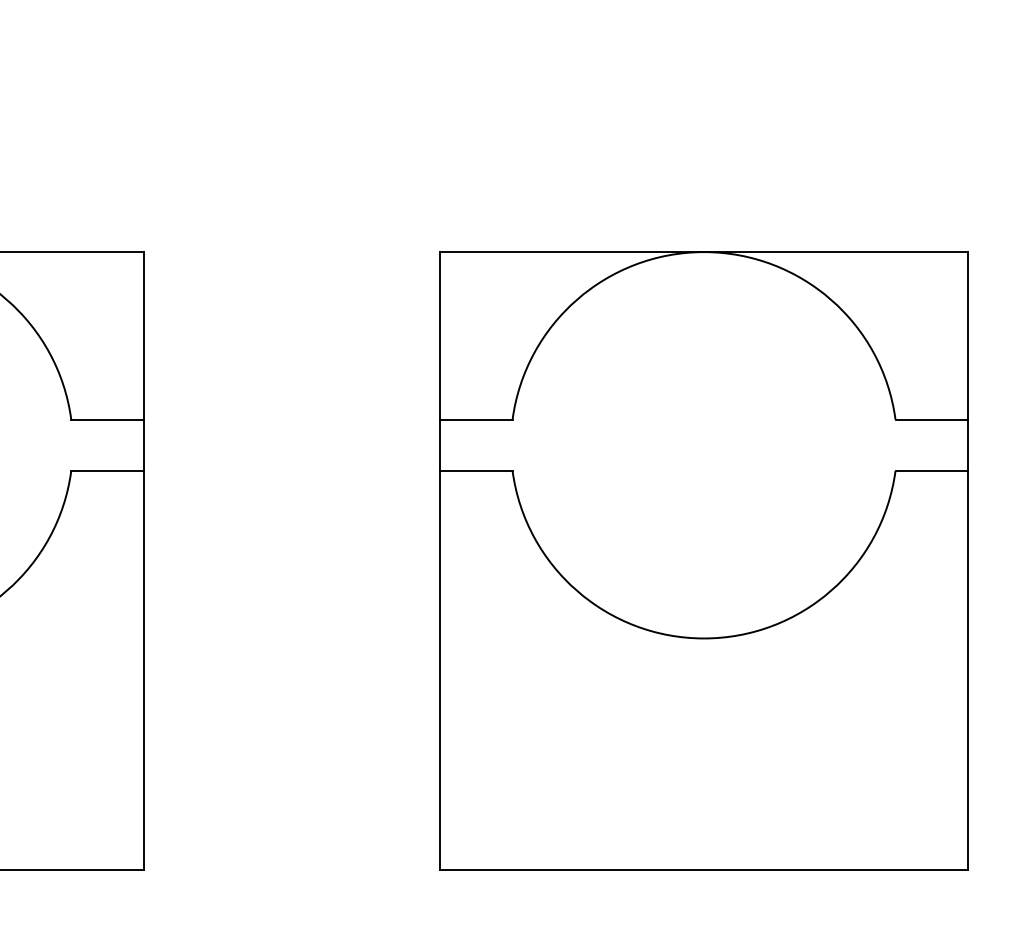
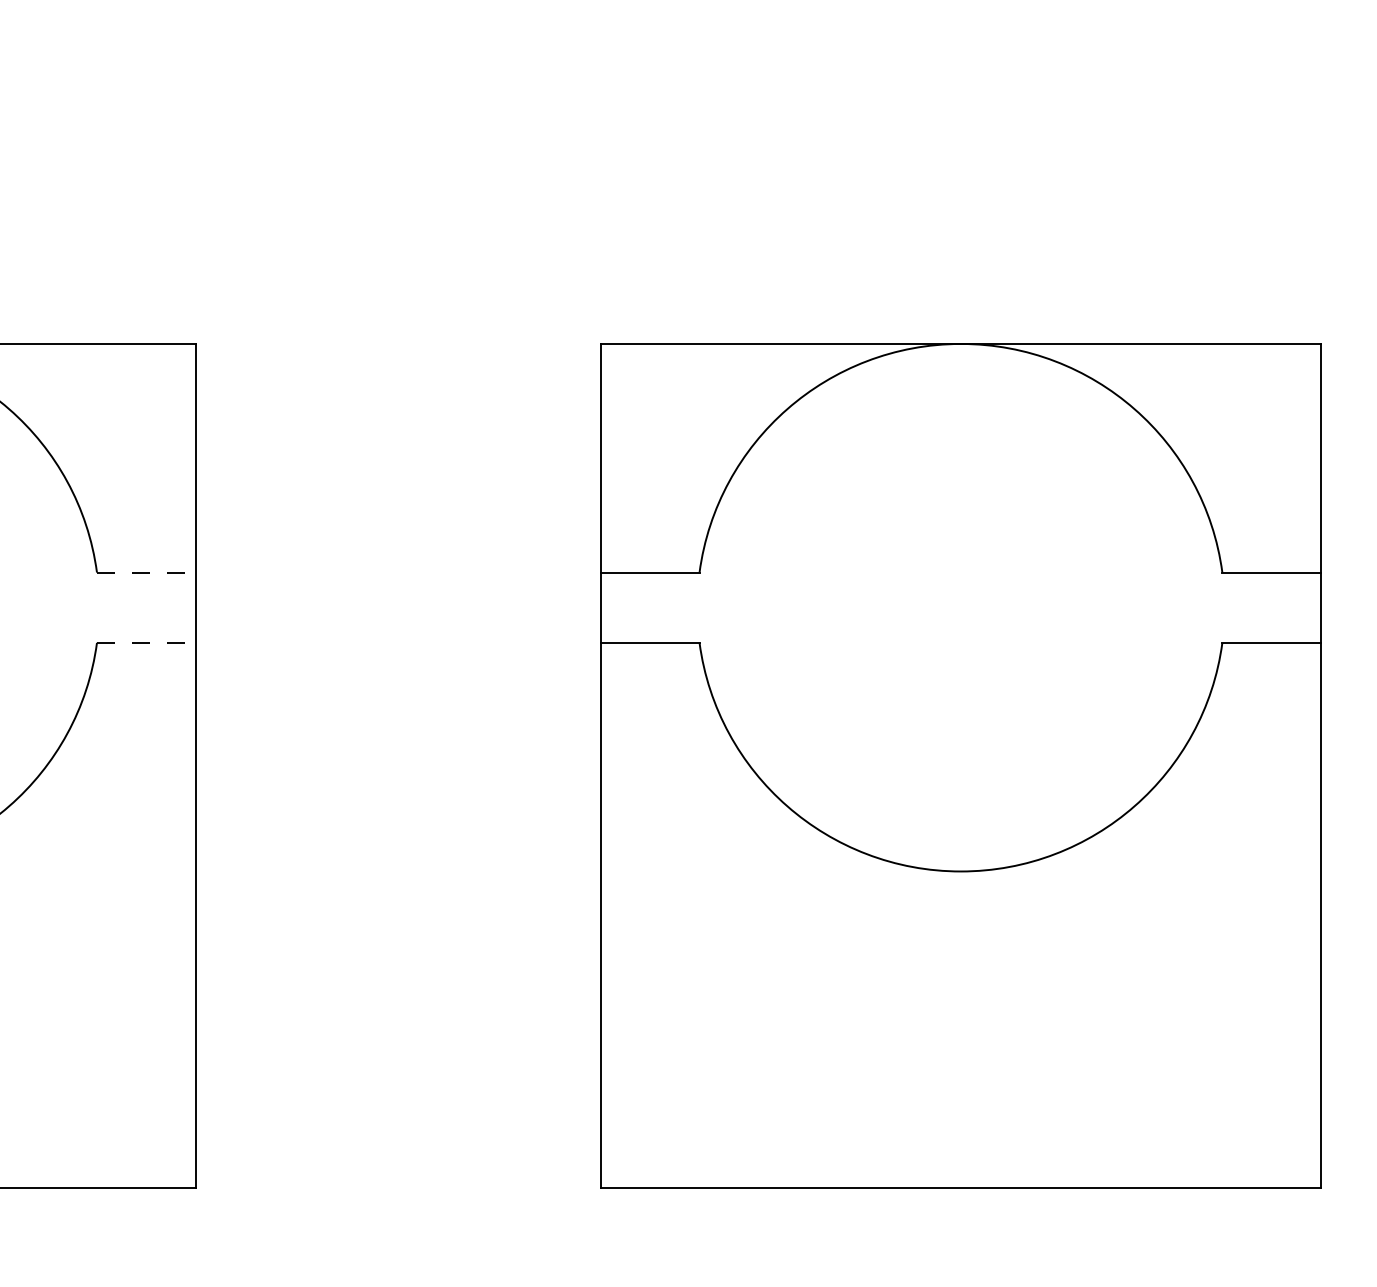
line: (107, 419) -> (146, 572), solid -> dashed
line: (107, 470) -> (146, 642), solid -> dashed

